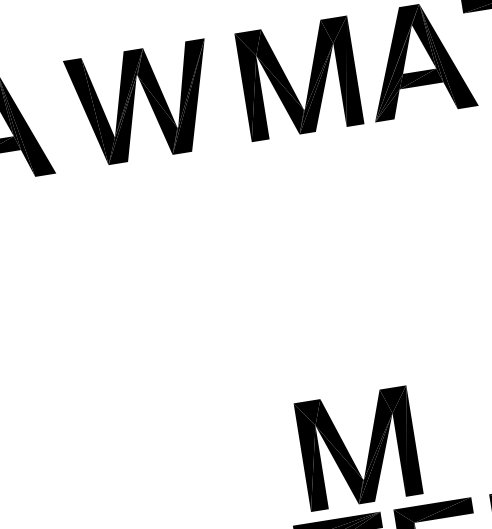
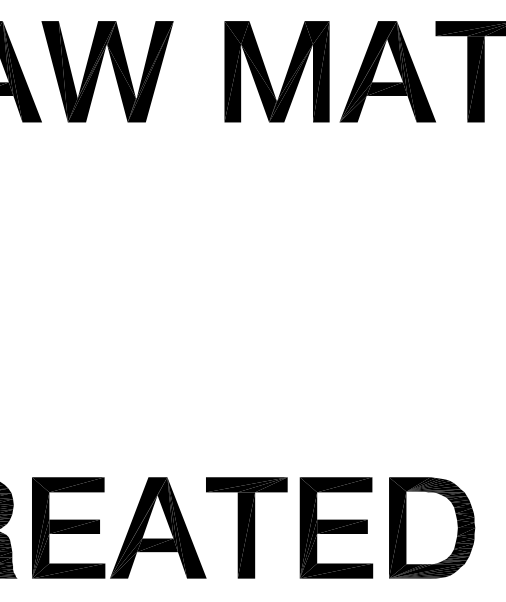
part: (148, 100) -> (113, 69), moved
part: (348, 452) -> (267, 418), removed

